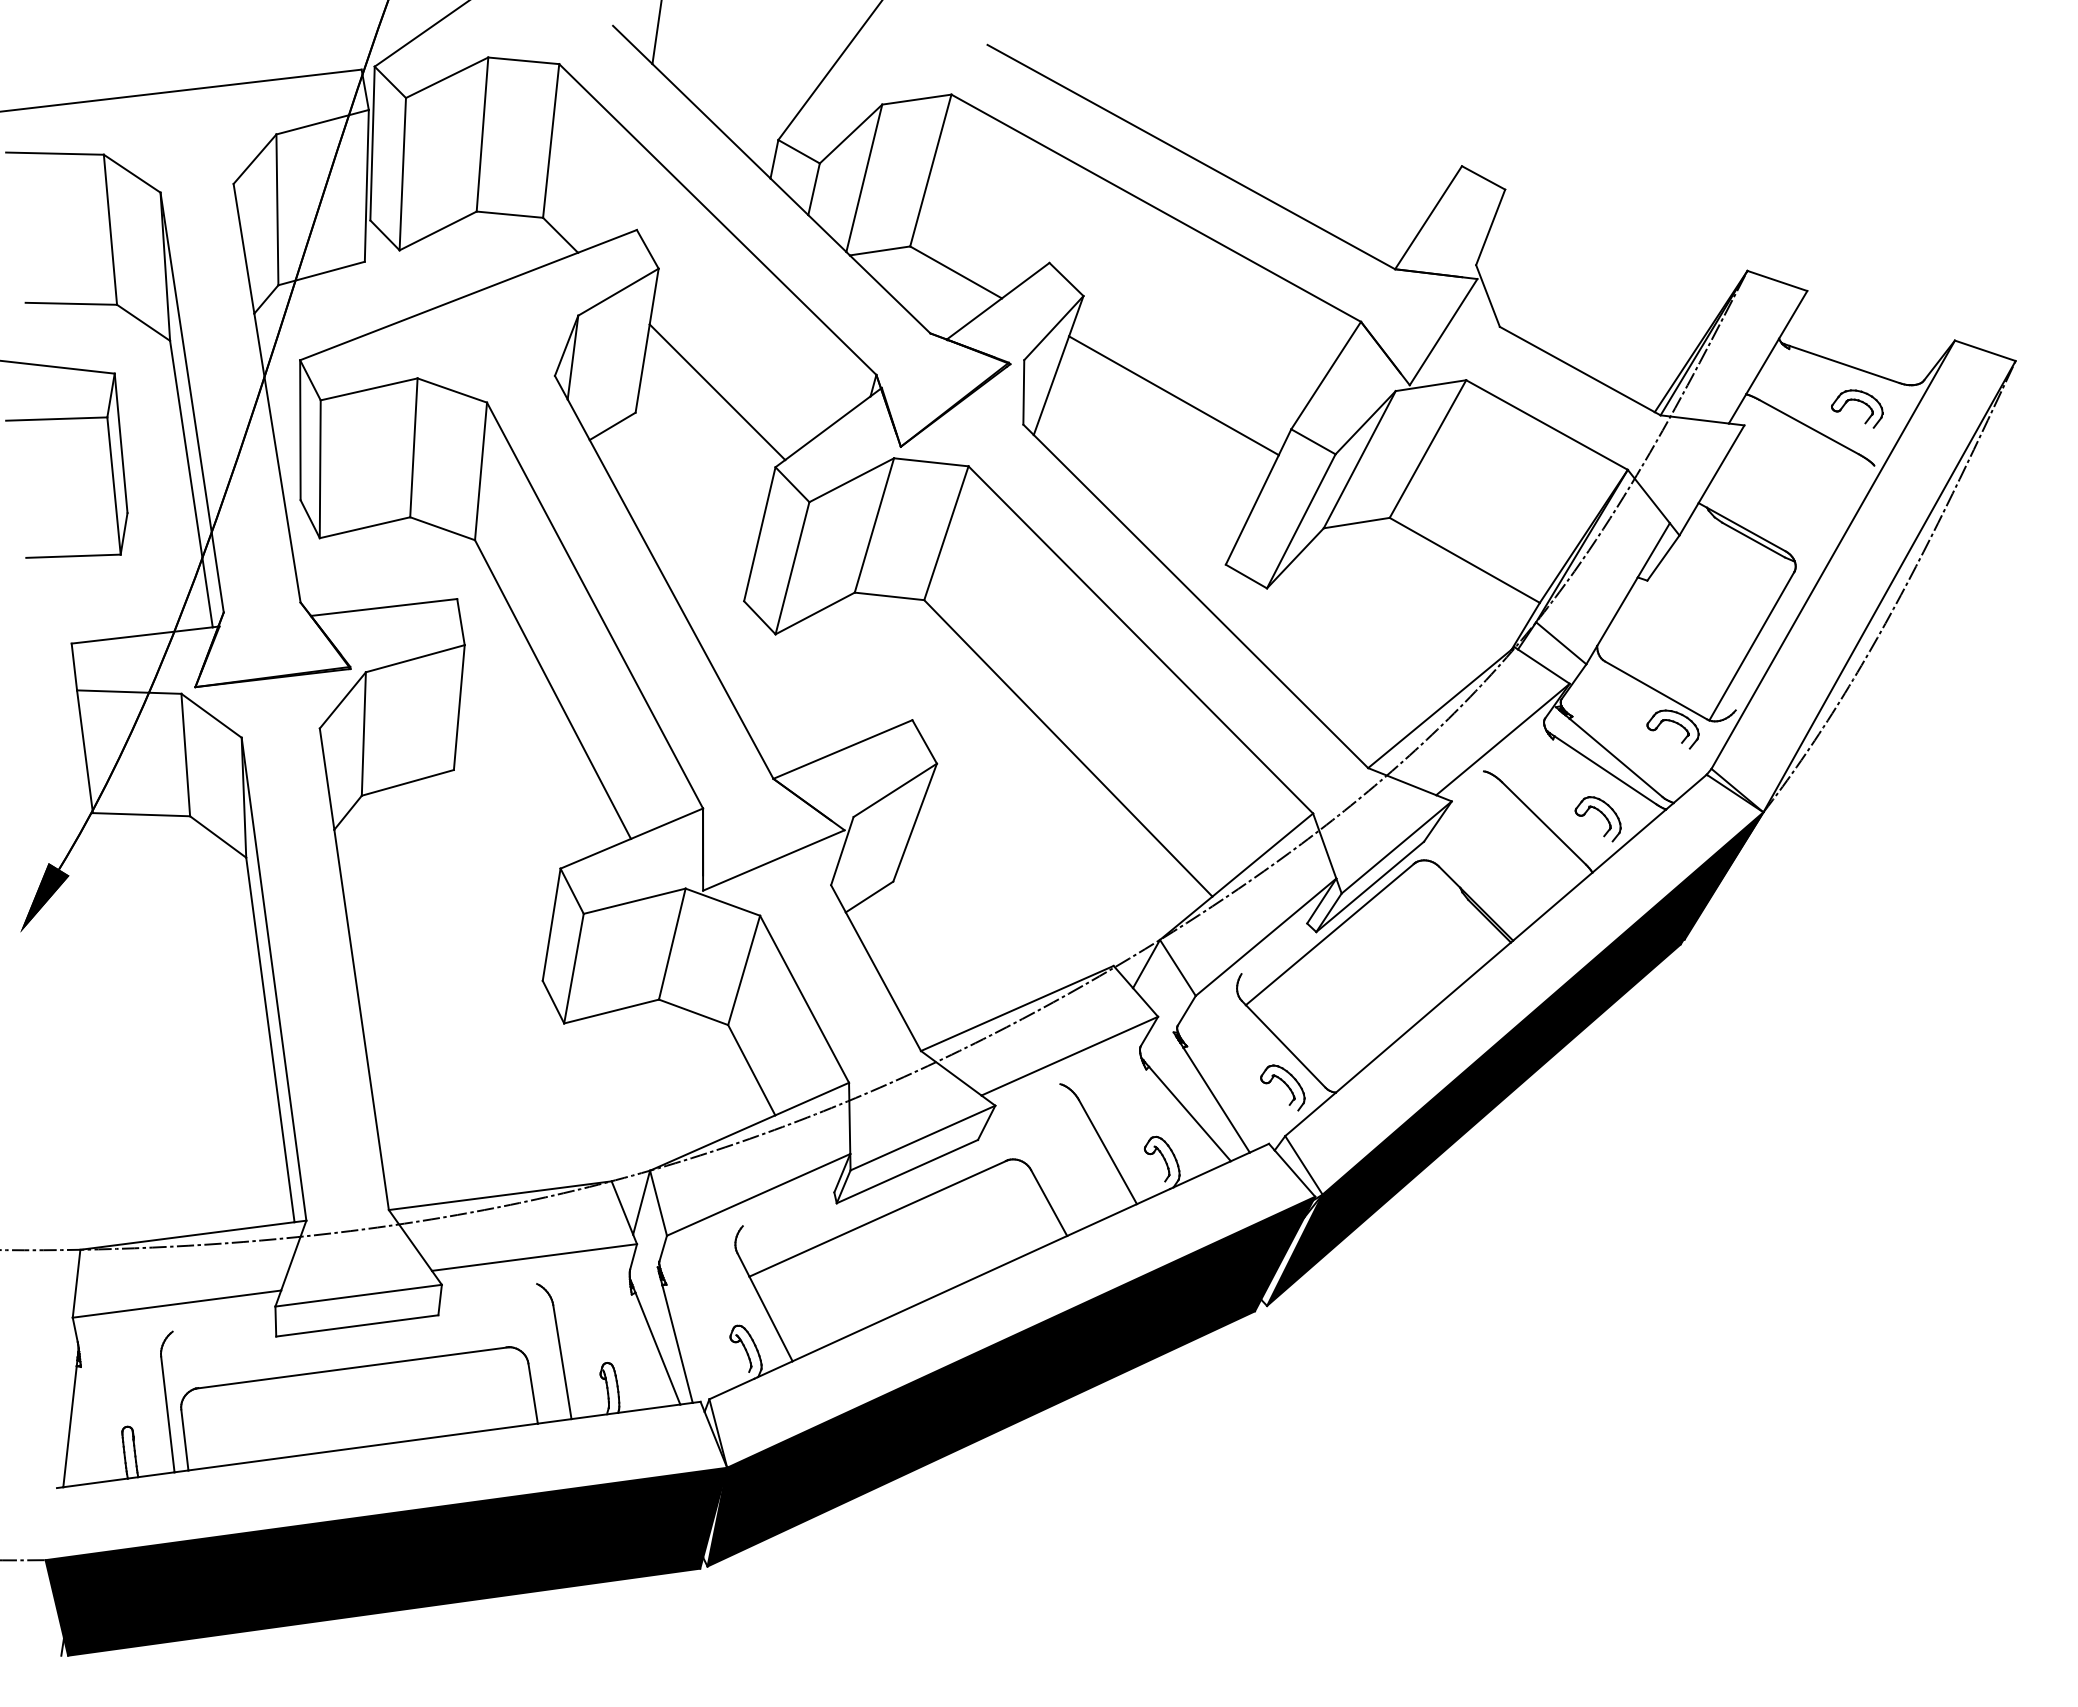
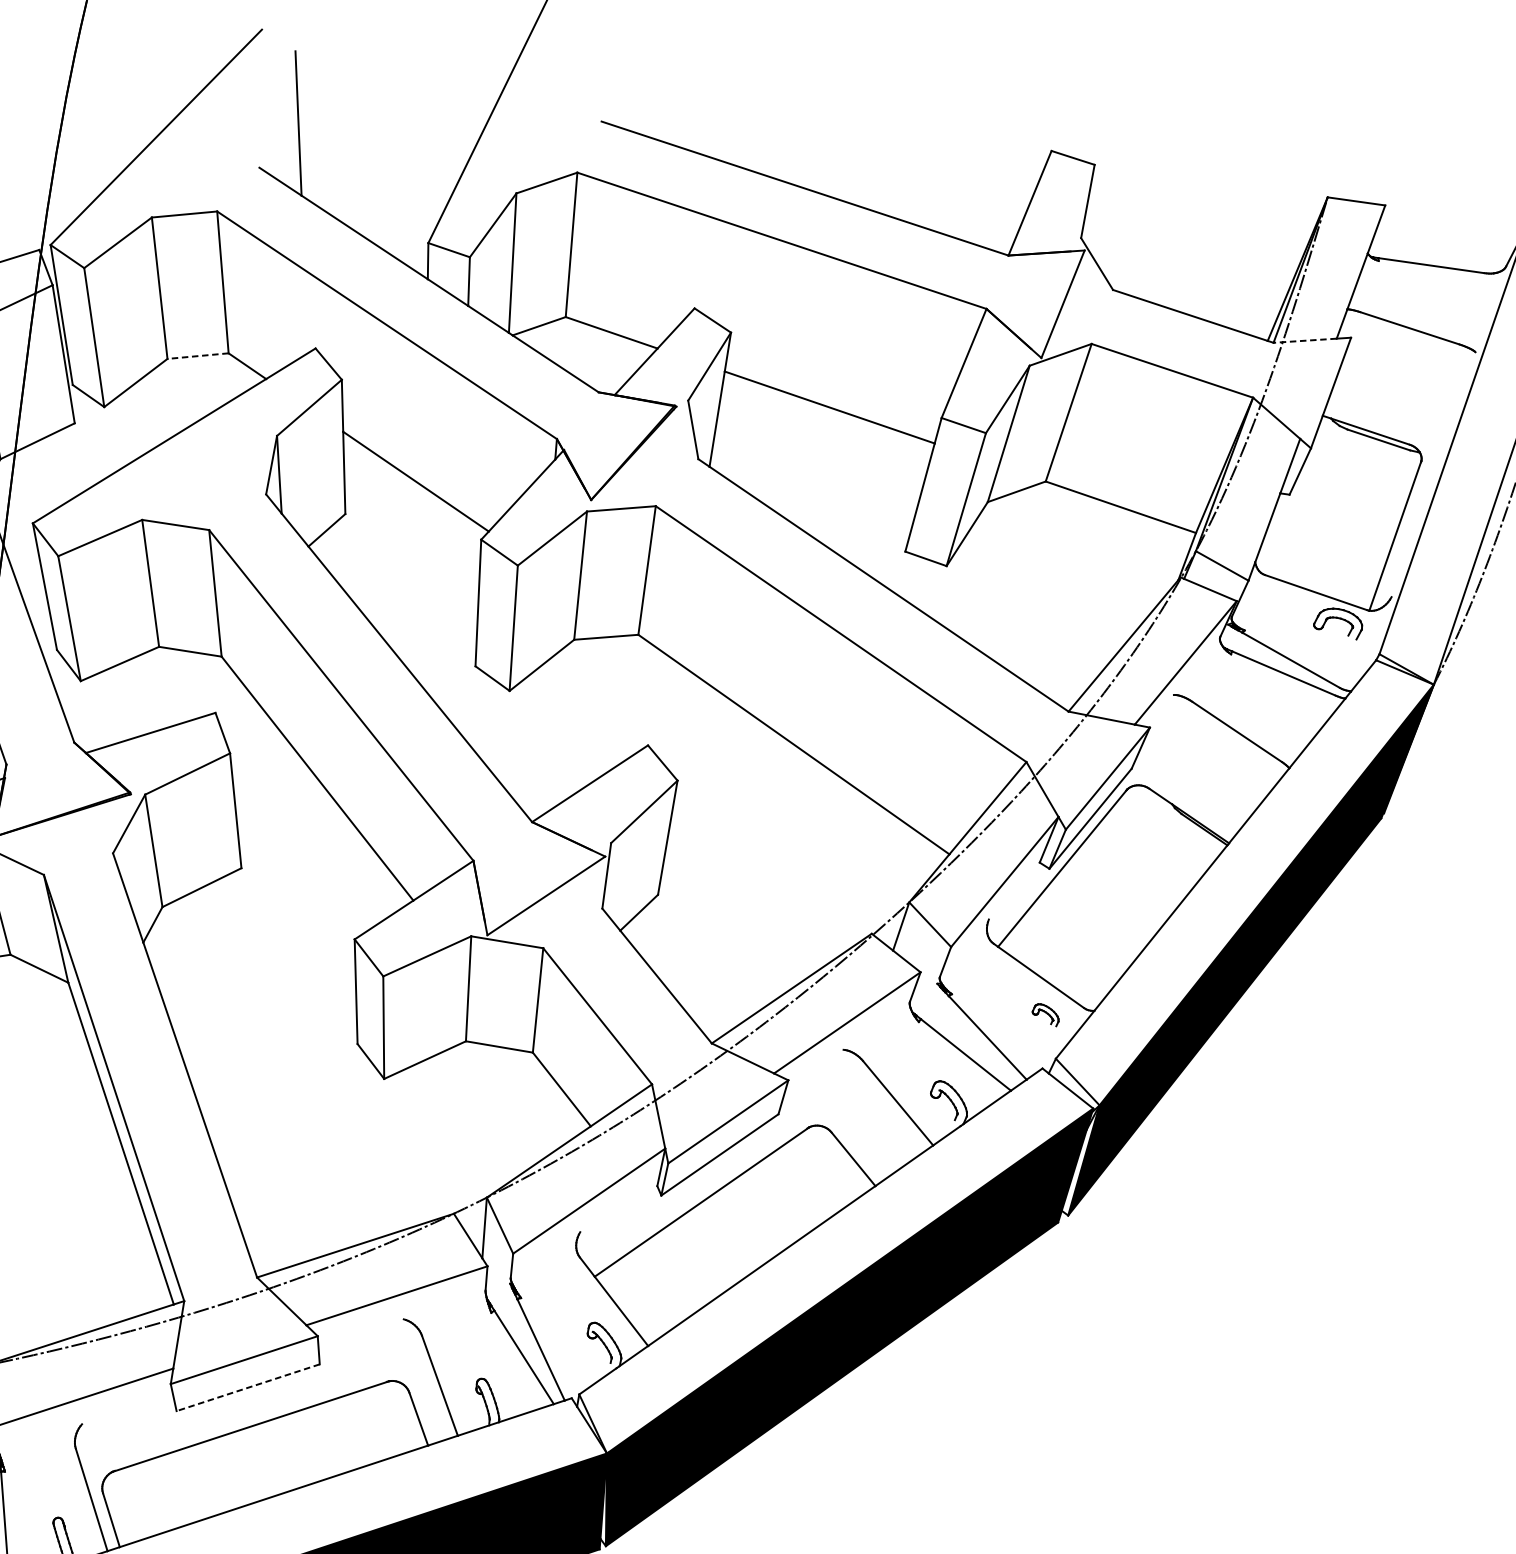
line: (509, 214) -> (197, 356), solid -> dashed
part: (1860, 402) -> (1452, 297), removed
line: (1694, 419) -> (1304, 340), solid -> dashed
part: (1602, 814) -> (1288, 713), removed
part: (1282, 1087) -> (1045, 1015), size x0.6
line: (357, 1325) -> (248, 1387), solid -> dashed

